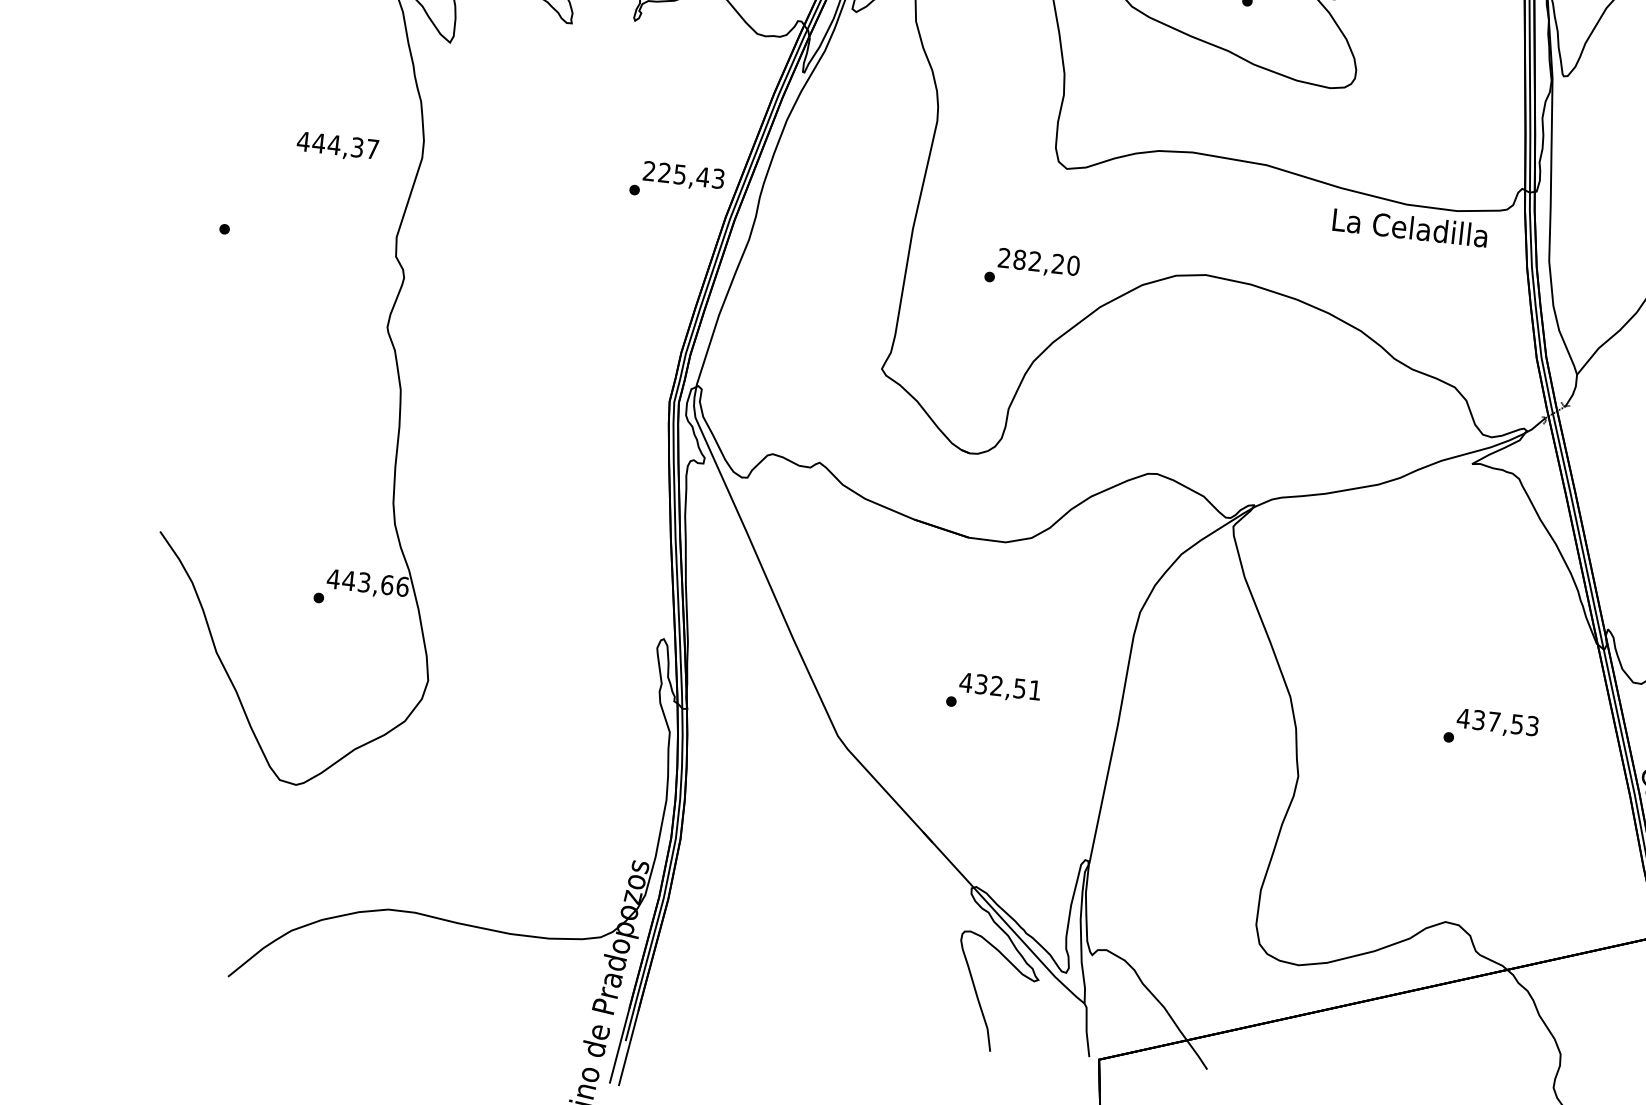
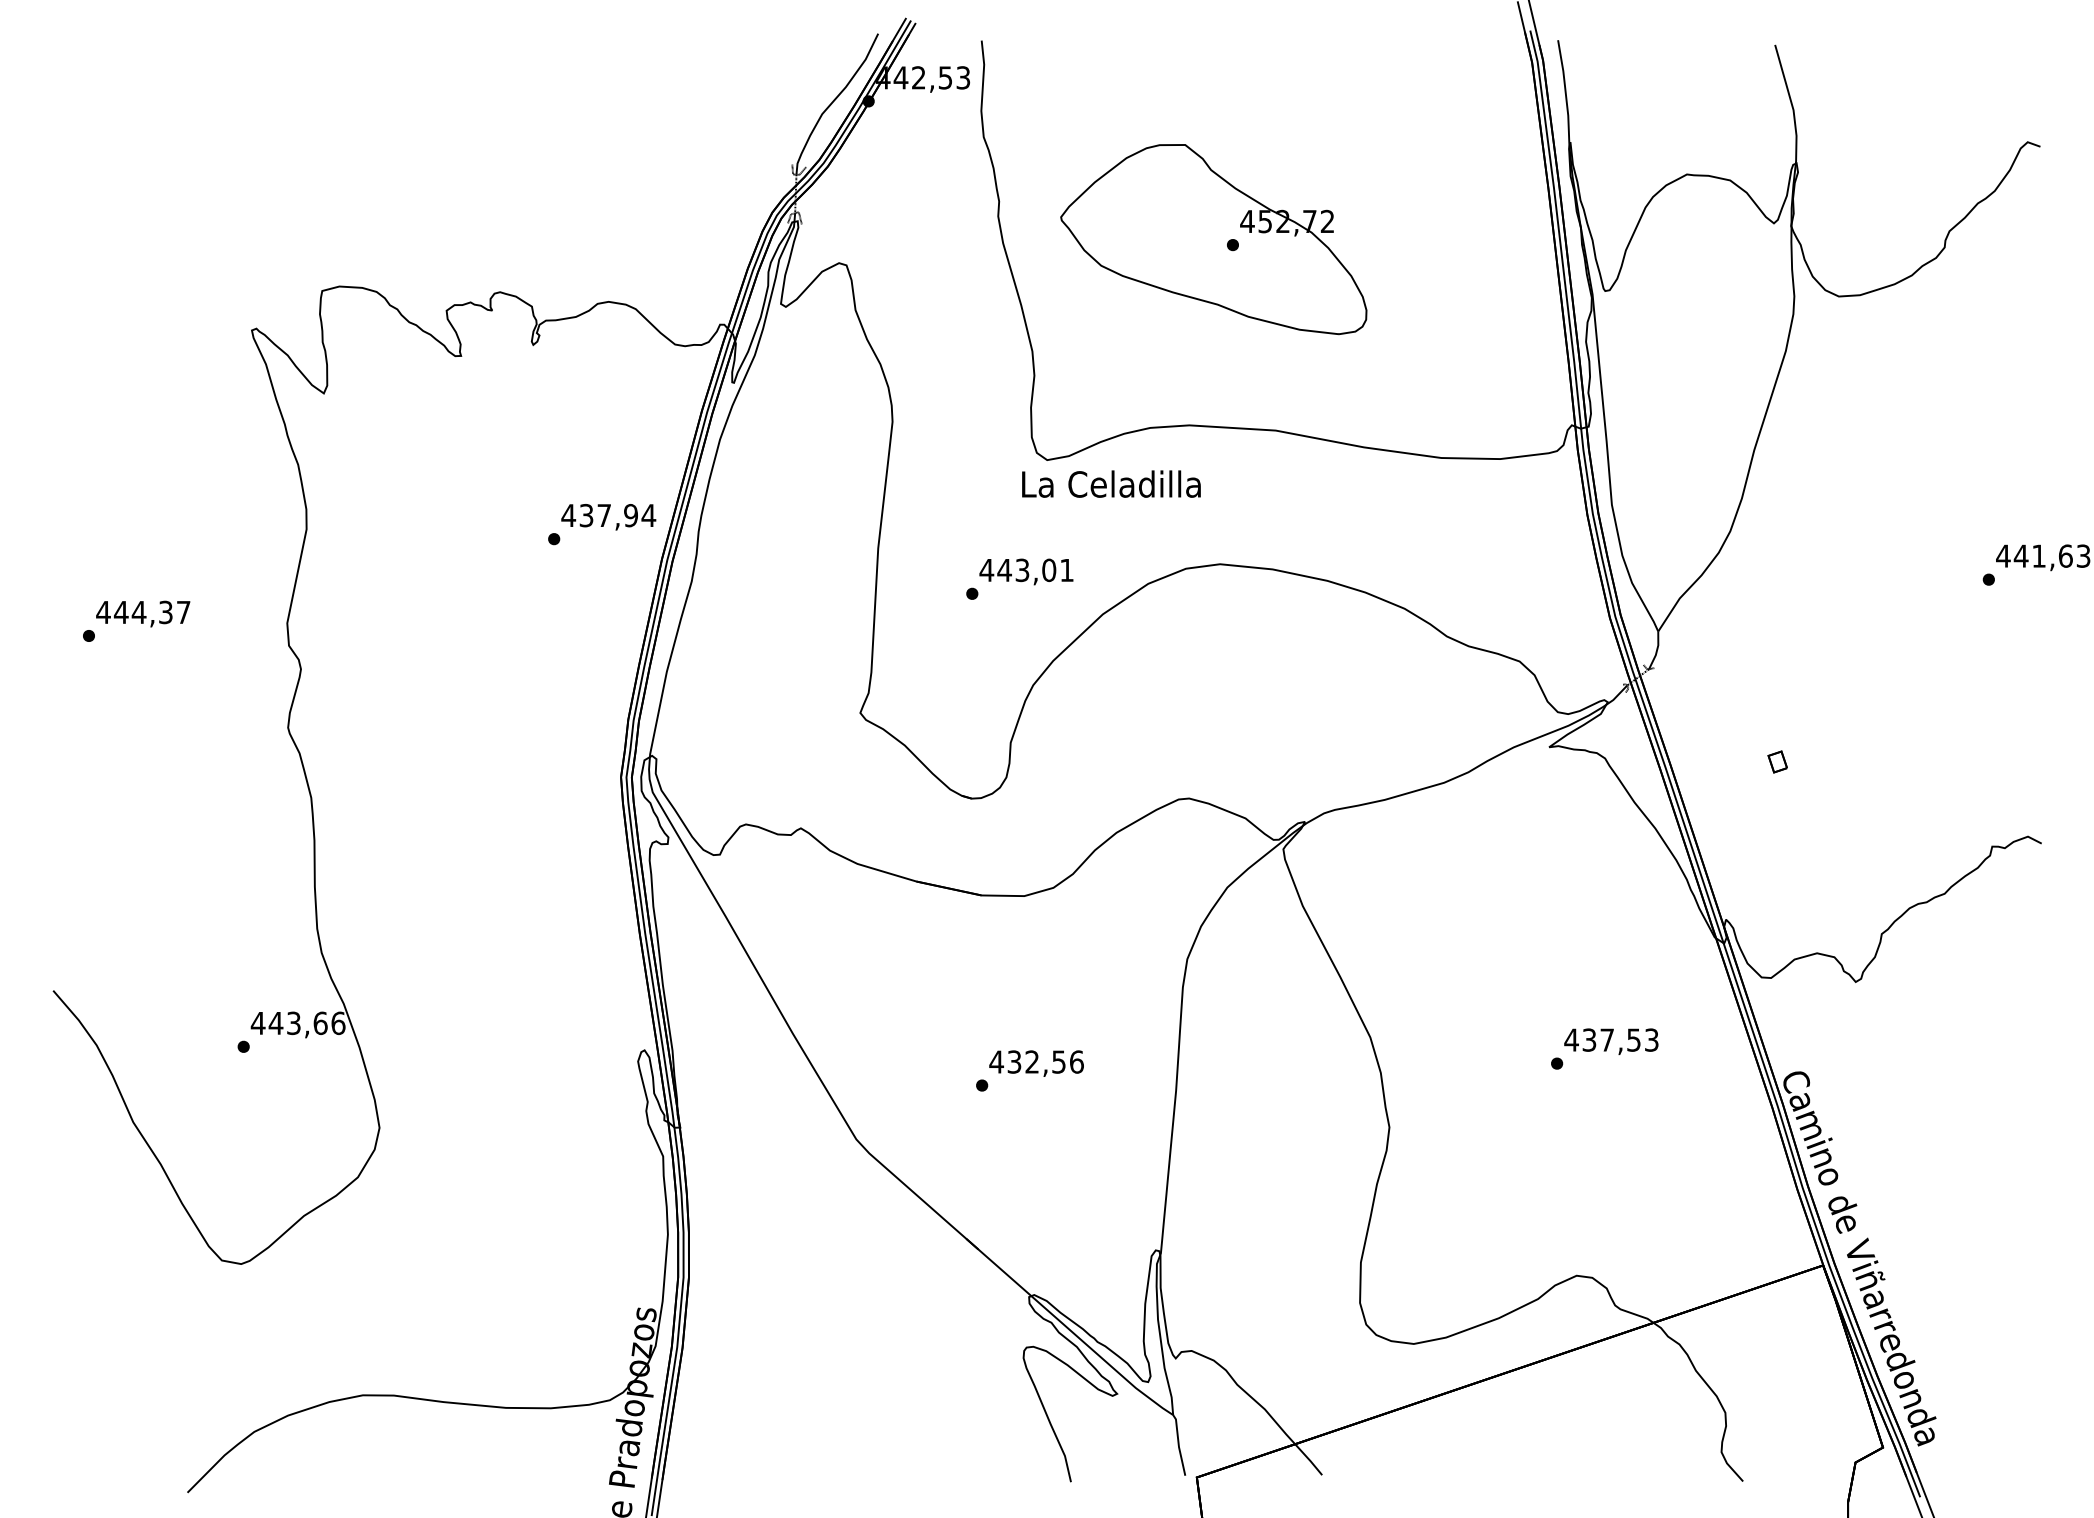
text: (338, 146) -> (143, 613), moved
text: (683, 174) -> (608, 515), 225,43 -> 437,94
text: (1410, 227) -> (1111, 483), moved
text: (1038, 262) -> (1026, 570), 282,20 -> 443,01
text: (1034, 689) -> (1076, 1061), 432,51 -> 432,56

